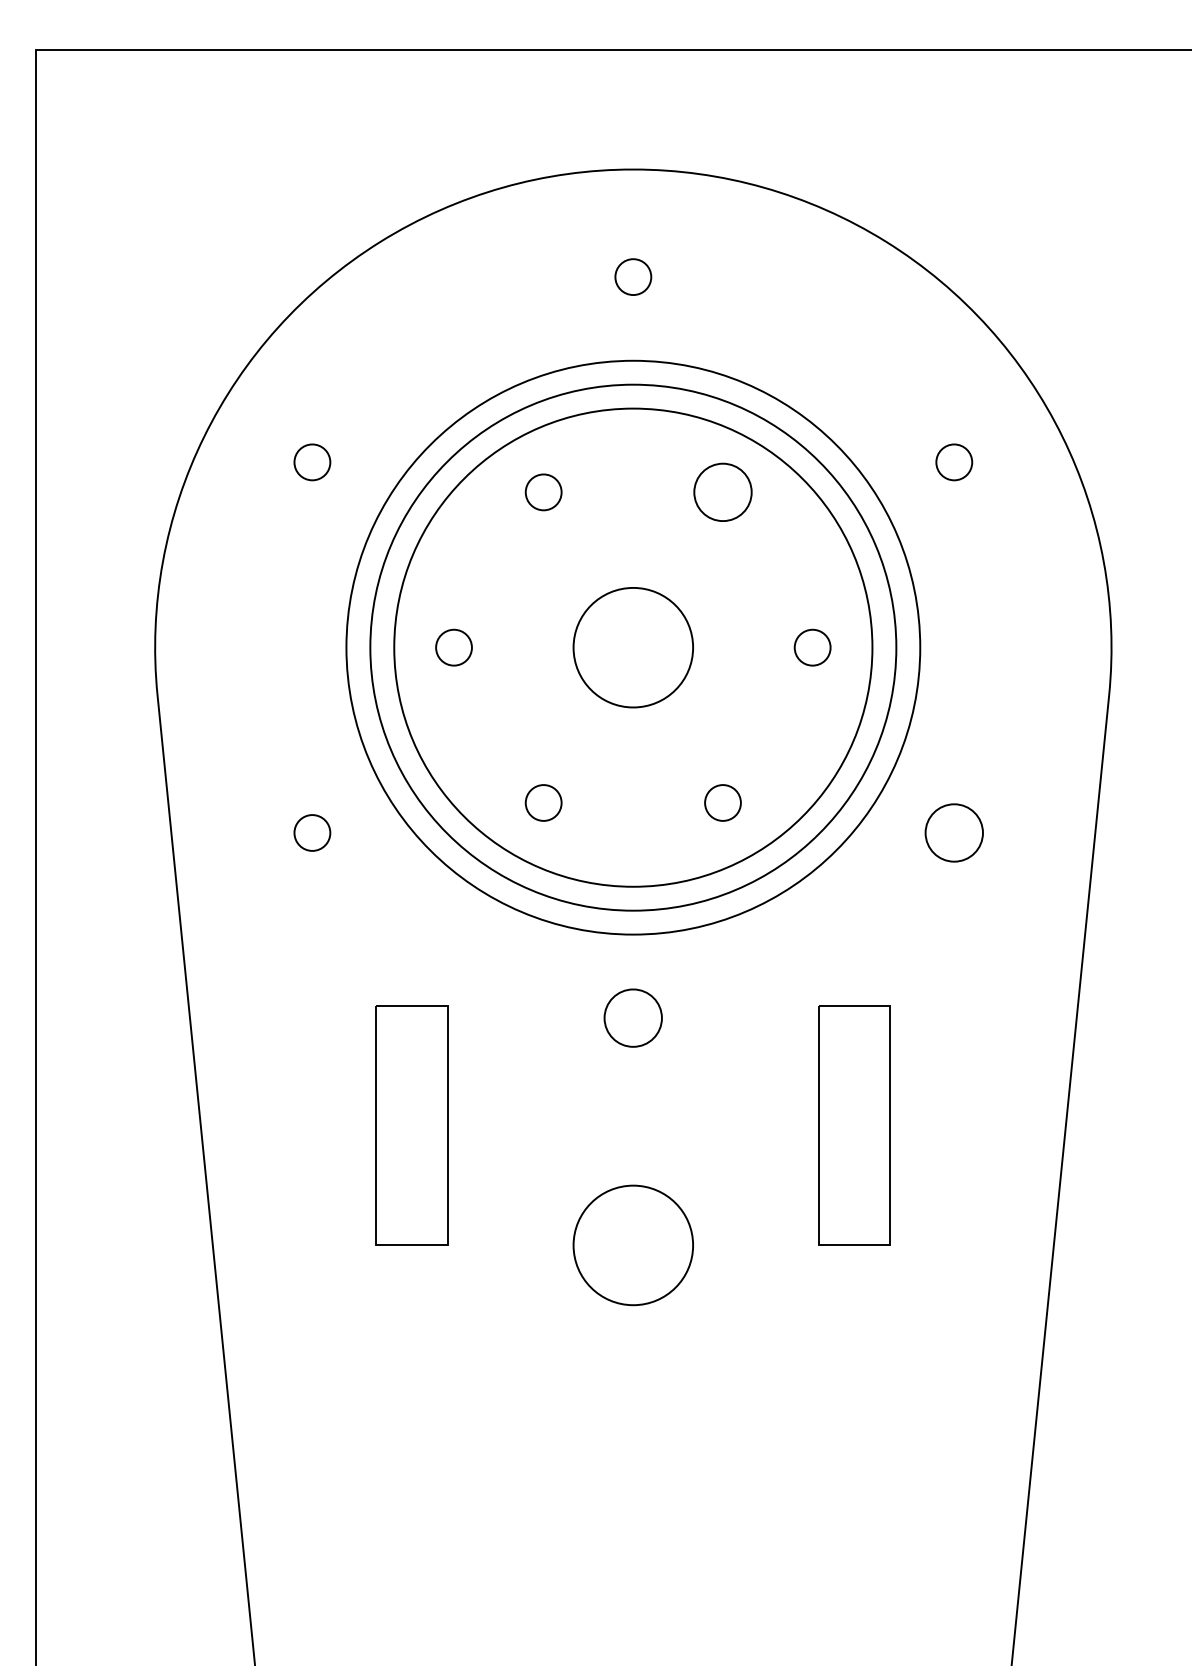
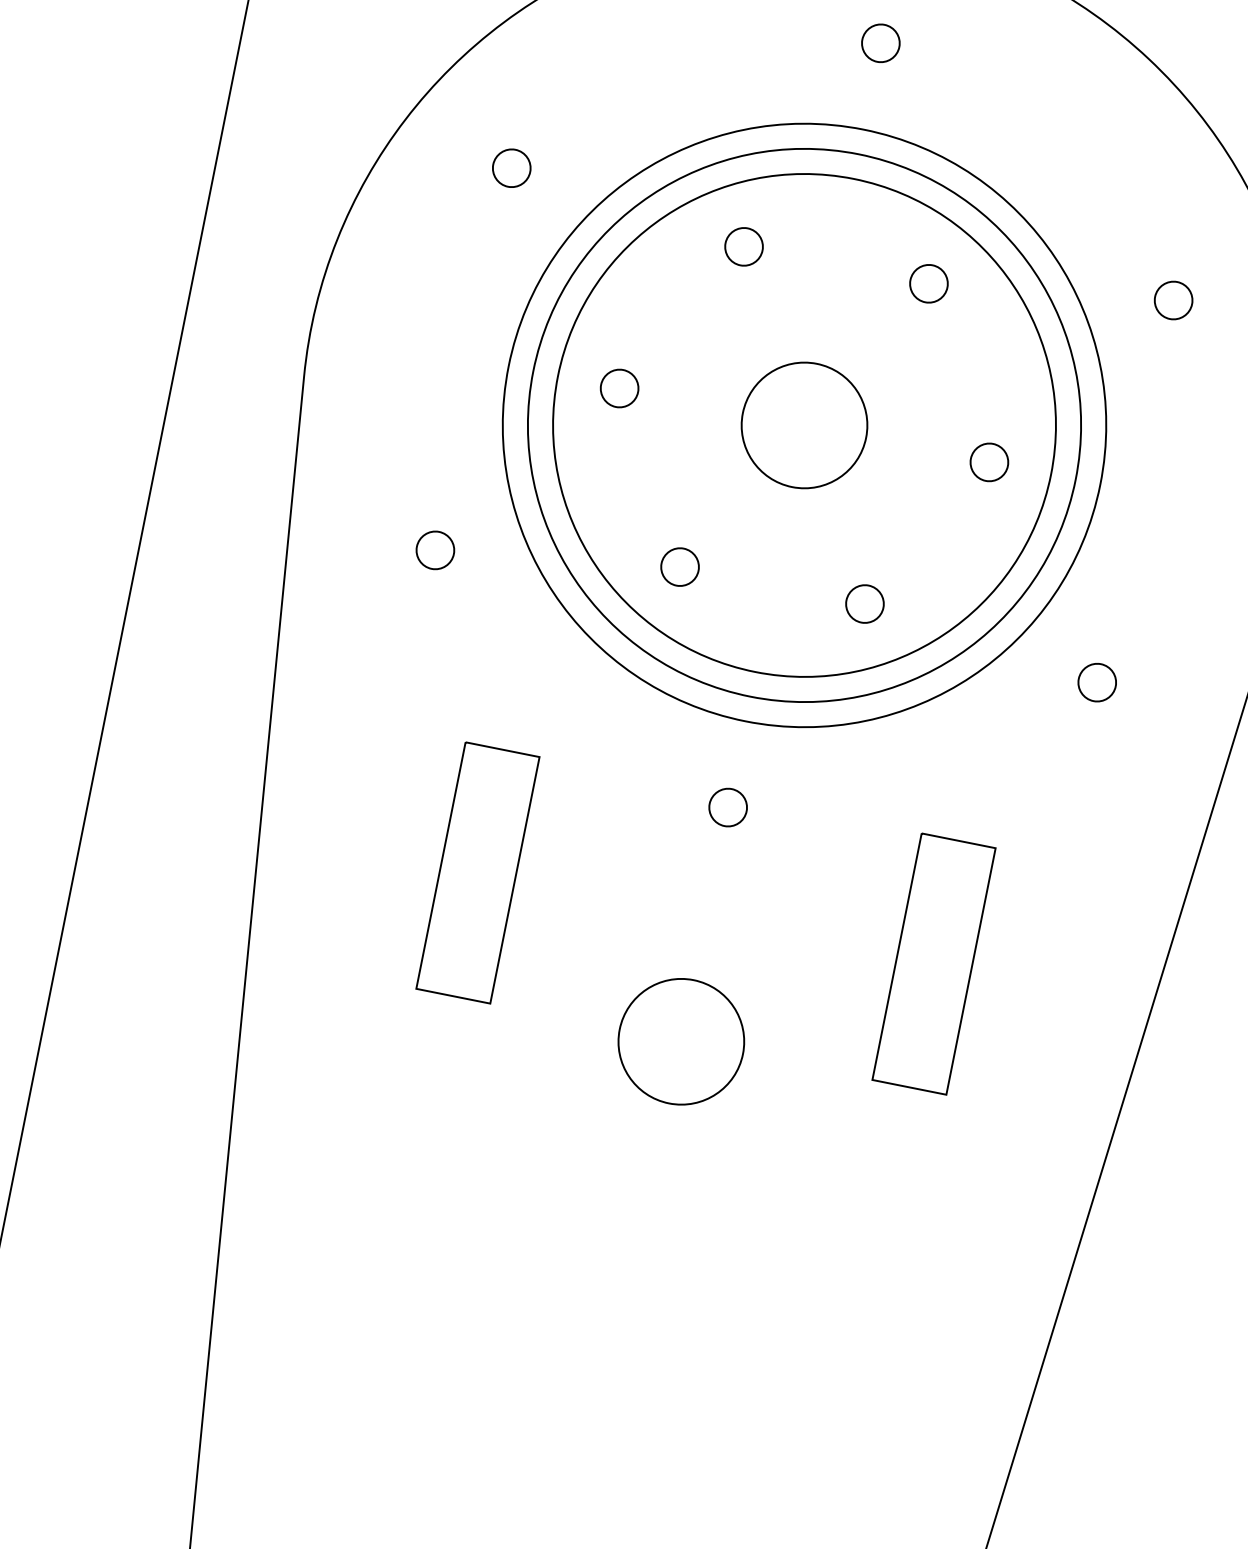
circle: (722, 492) -> (928, 283), size x0.62
circle: (954, 832) -> (1097, 682), size x0.62
circle: (633, 1018) -> (728, 807), size x0.62

